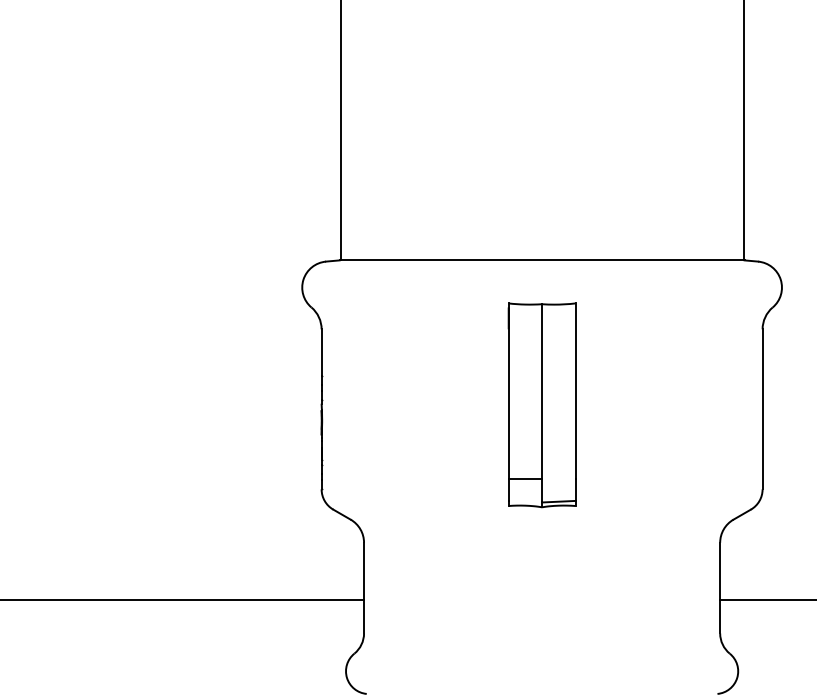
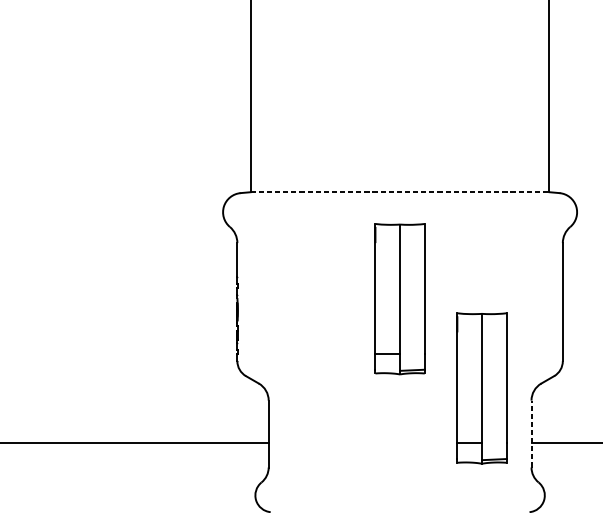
line: (542, 260) -> (400, 192), solid -> dashed
part: (652, 526) -> (481, 388), added
line: (720, 587) -> (531, 433), solid -> dashed

